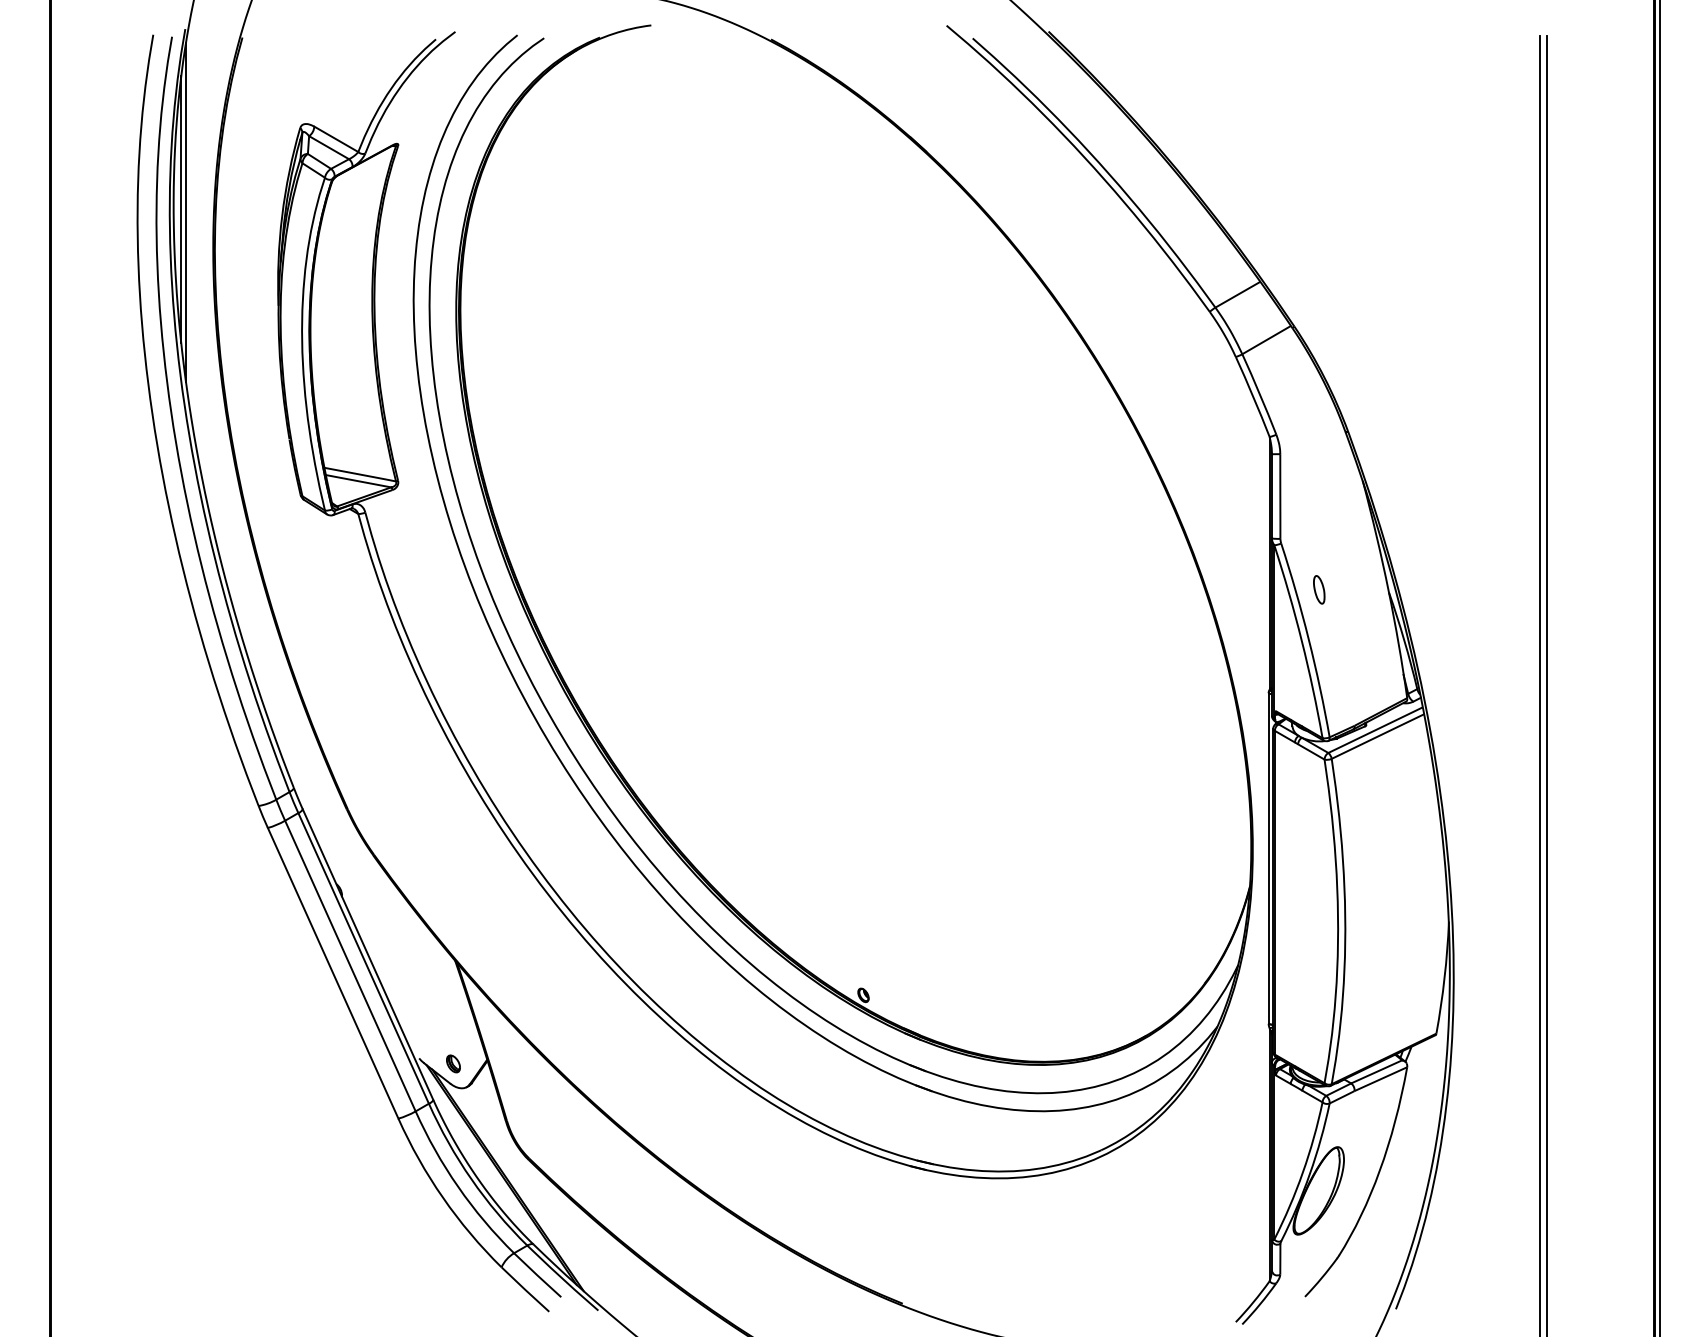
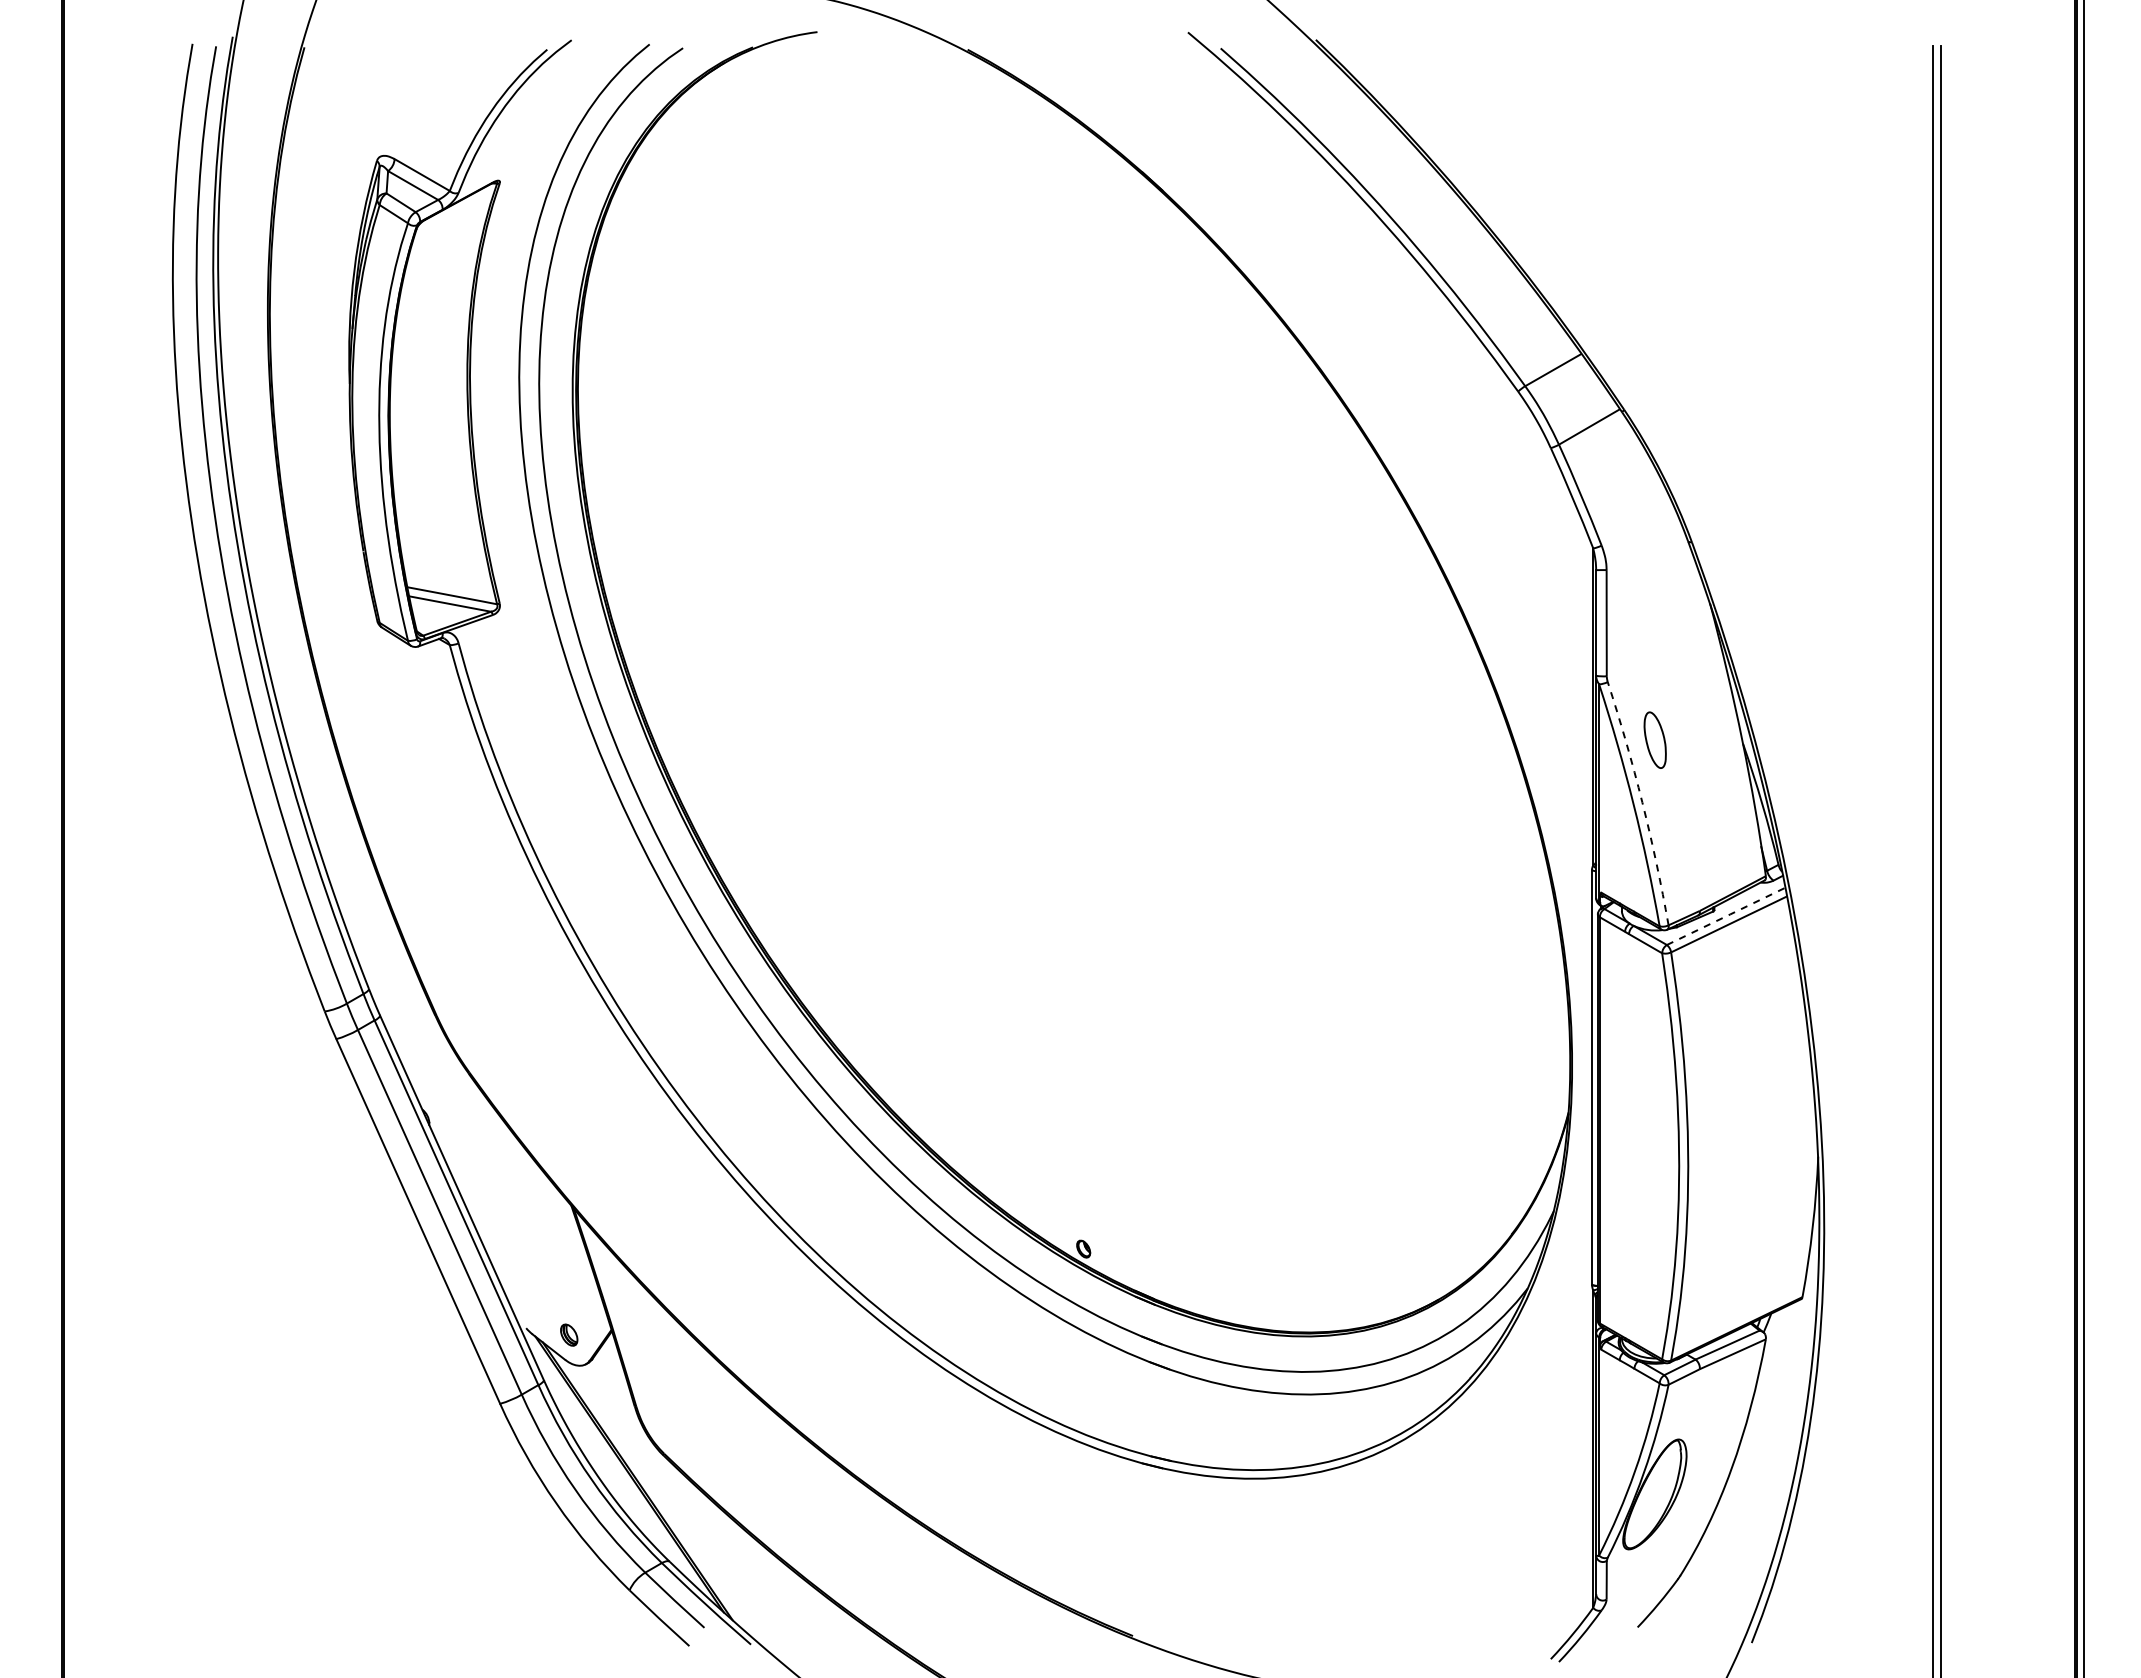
line: (181, 209) -> (227, 263), removed
line: (185, 212) -> (233, 266), removed
part: (1319, 589) -> (1655, 740), size x1.6
arc: (1308, 639) -> (1642, 802), solid -> dashed
line: (1375, 730) -> (1726, 916), solid -> dashed

